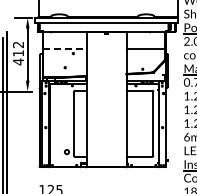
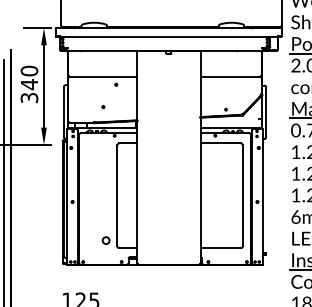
line: (64, 48) -> (102, 76), dashed -> solid
text: (18, 53) -> (29, 84), 412 -> 340

